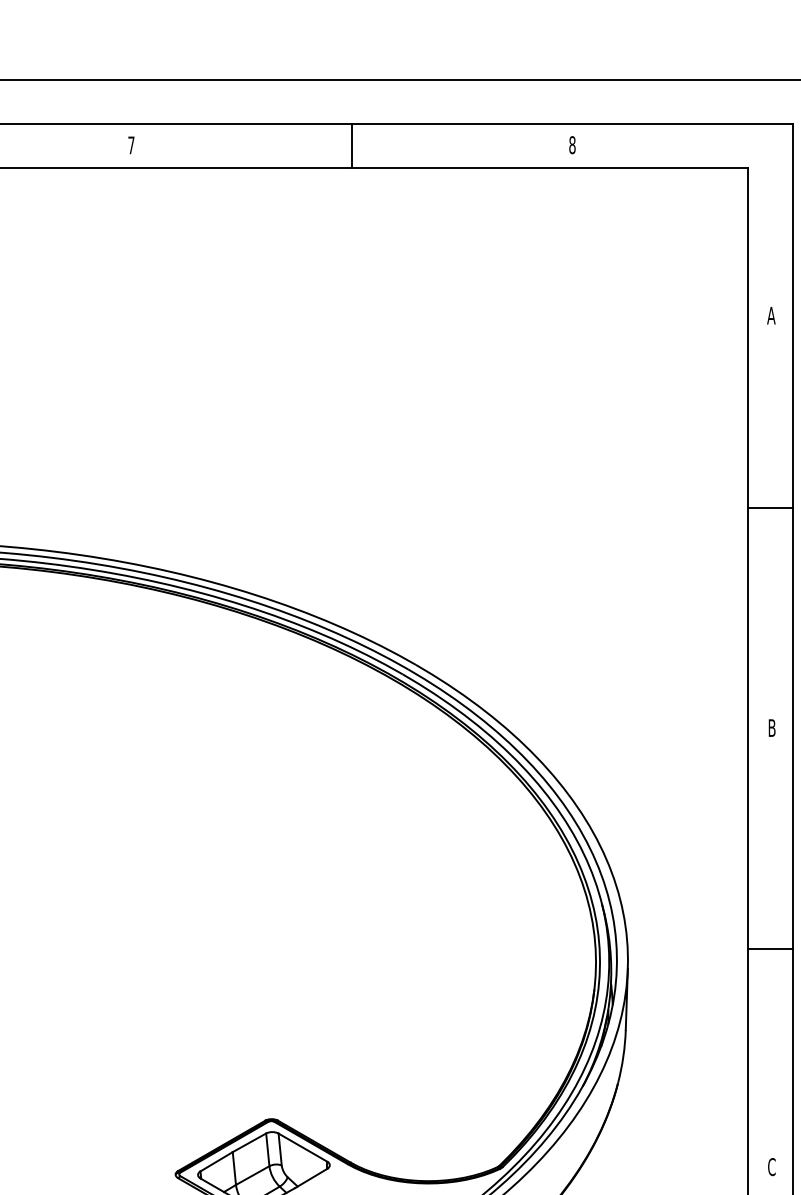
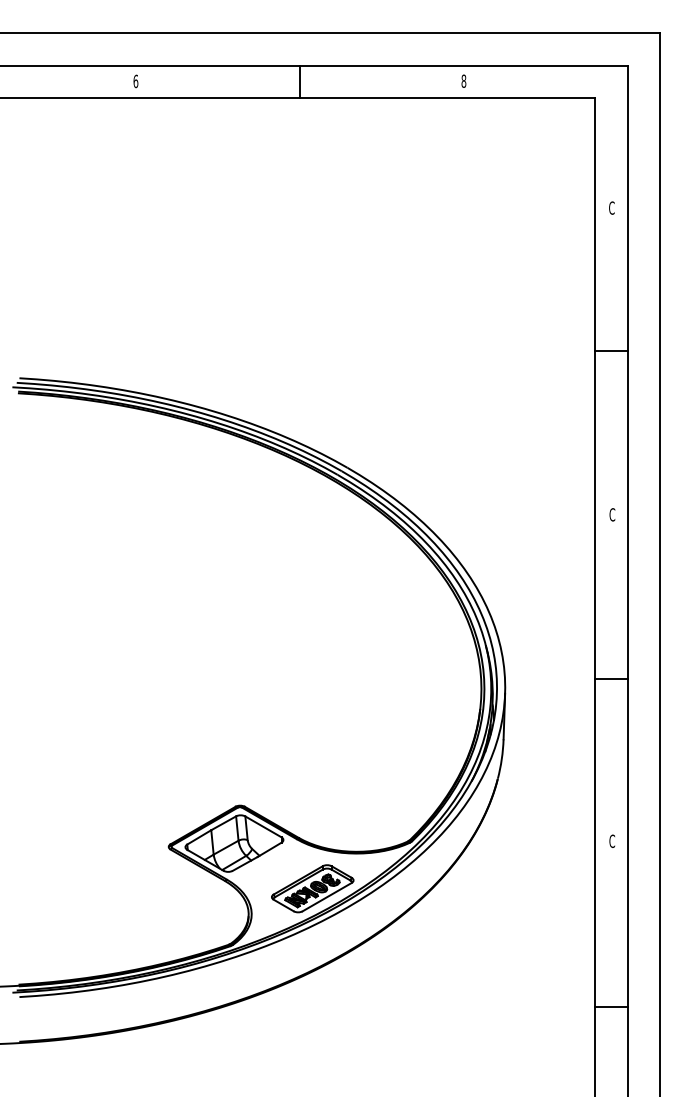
text: (130, 145) -> (135, 81), 7 -> 6
text: (770, 314) -> (611, 207), A -> C
text: (772, 727) -> (612, 514), B -> C

